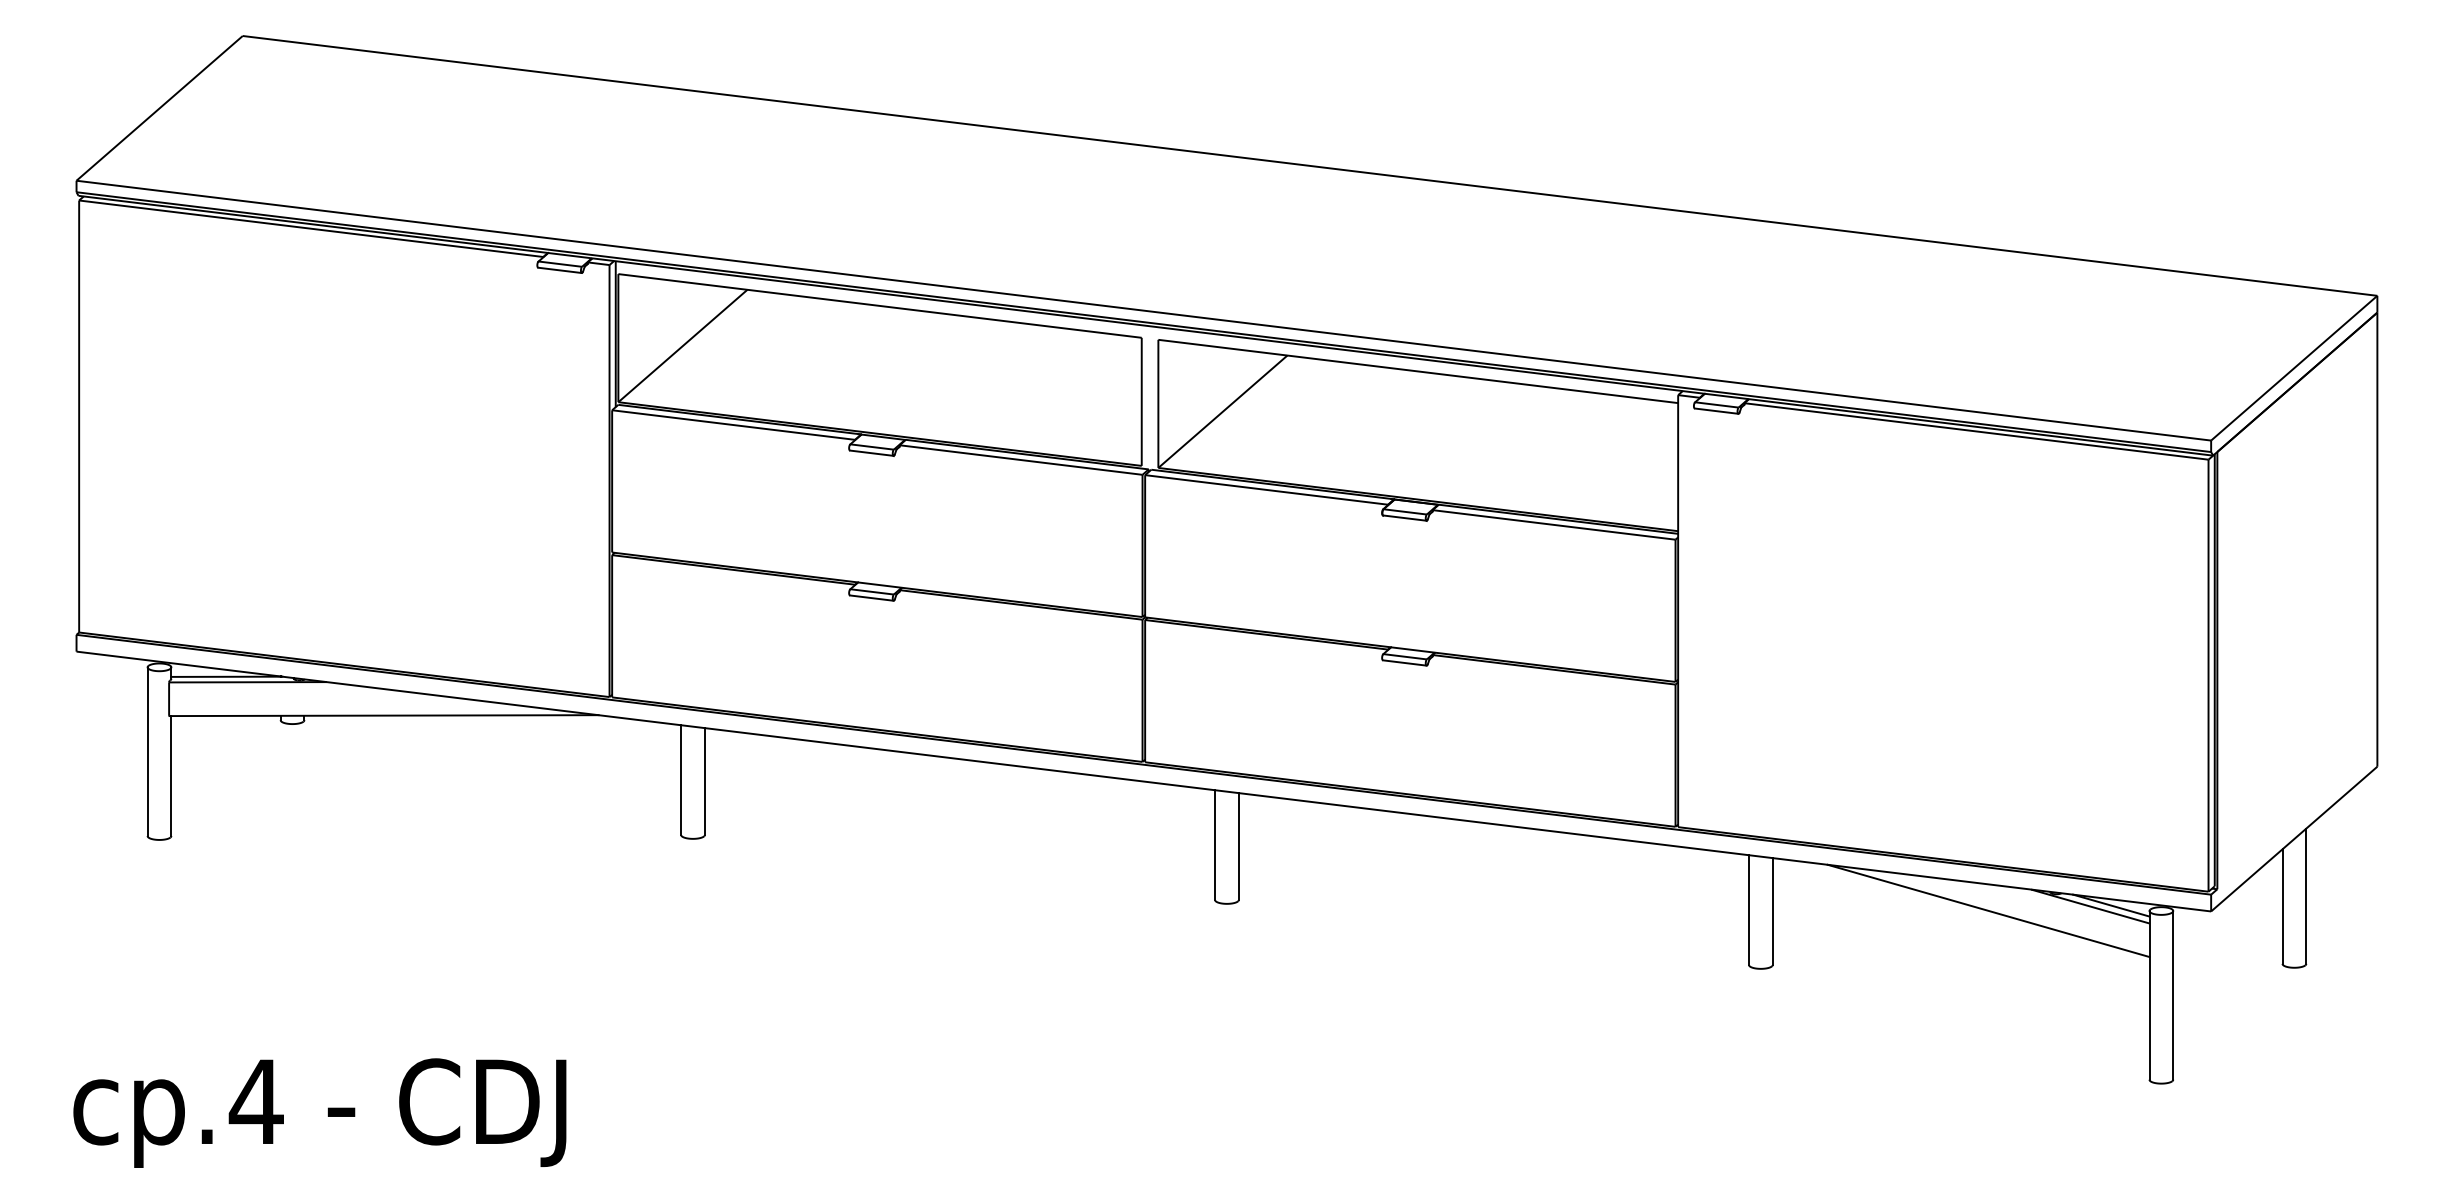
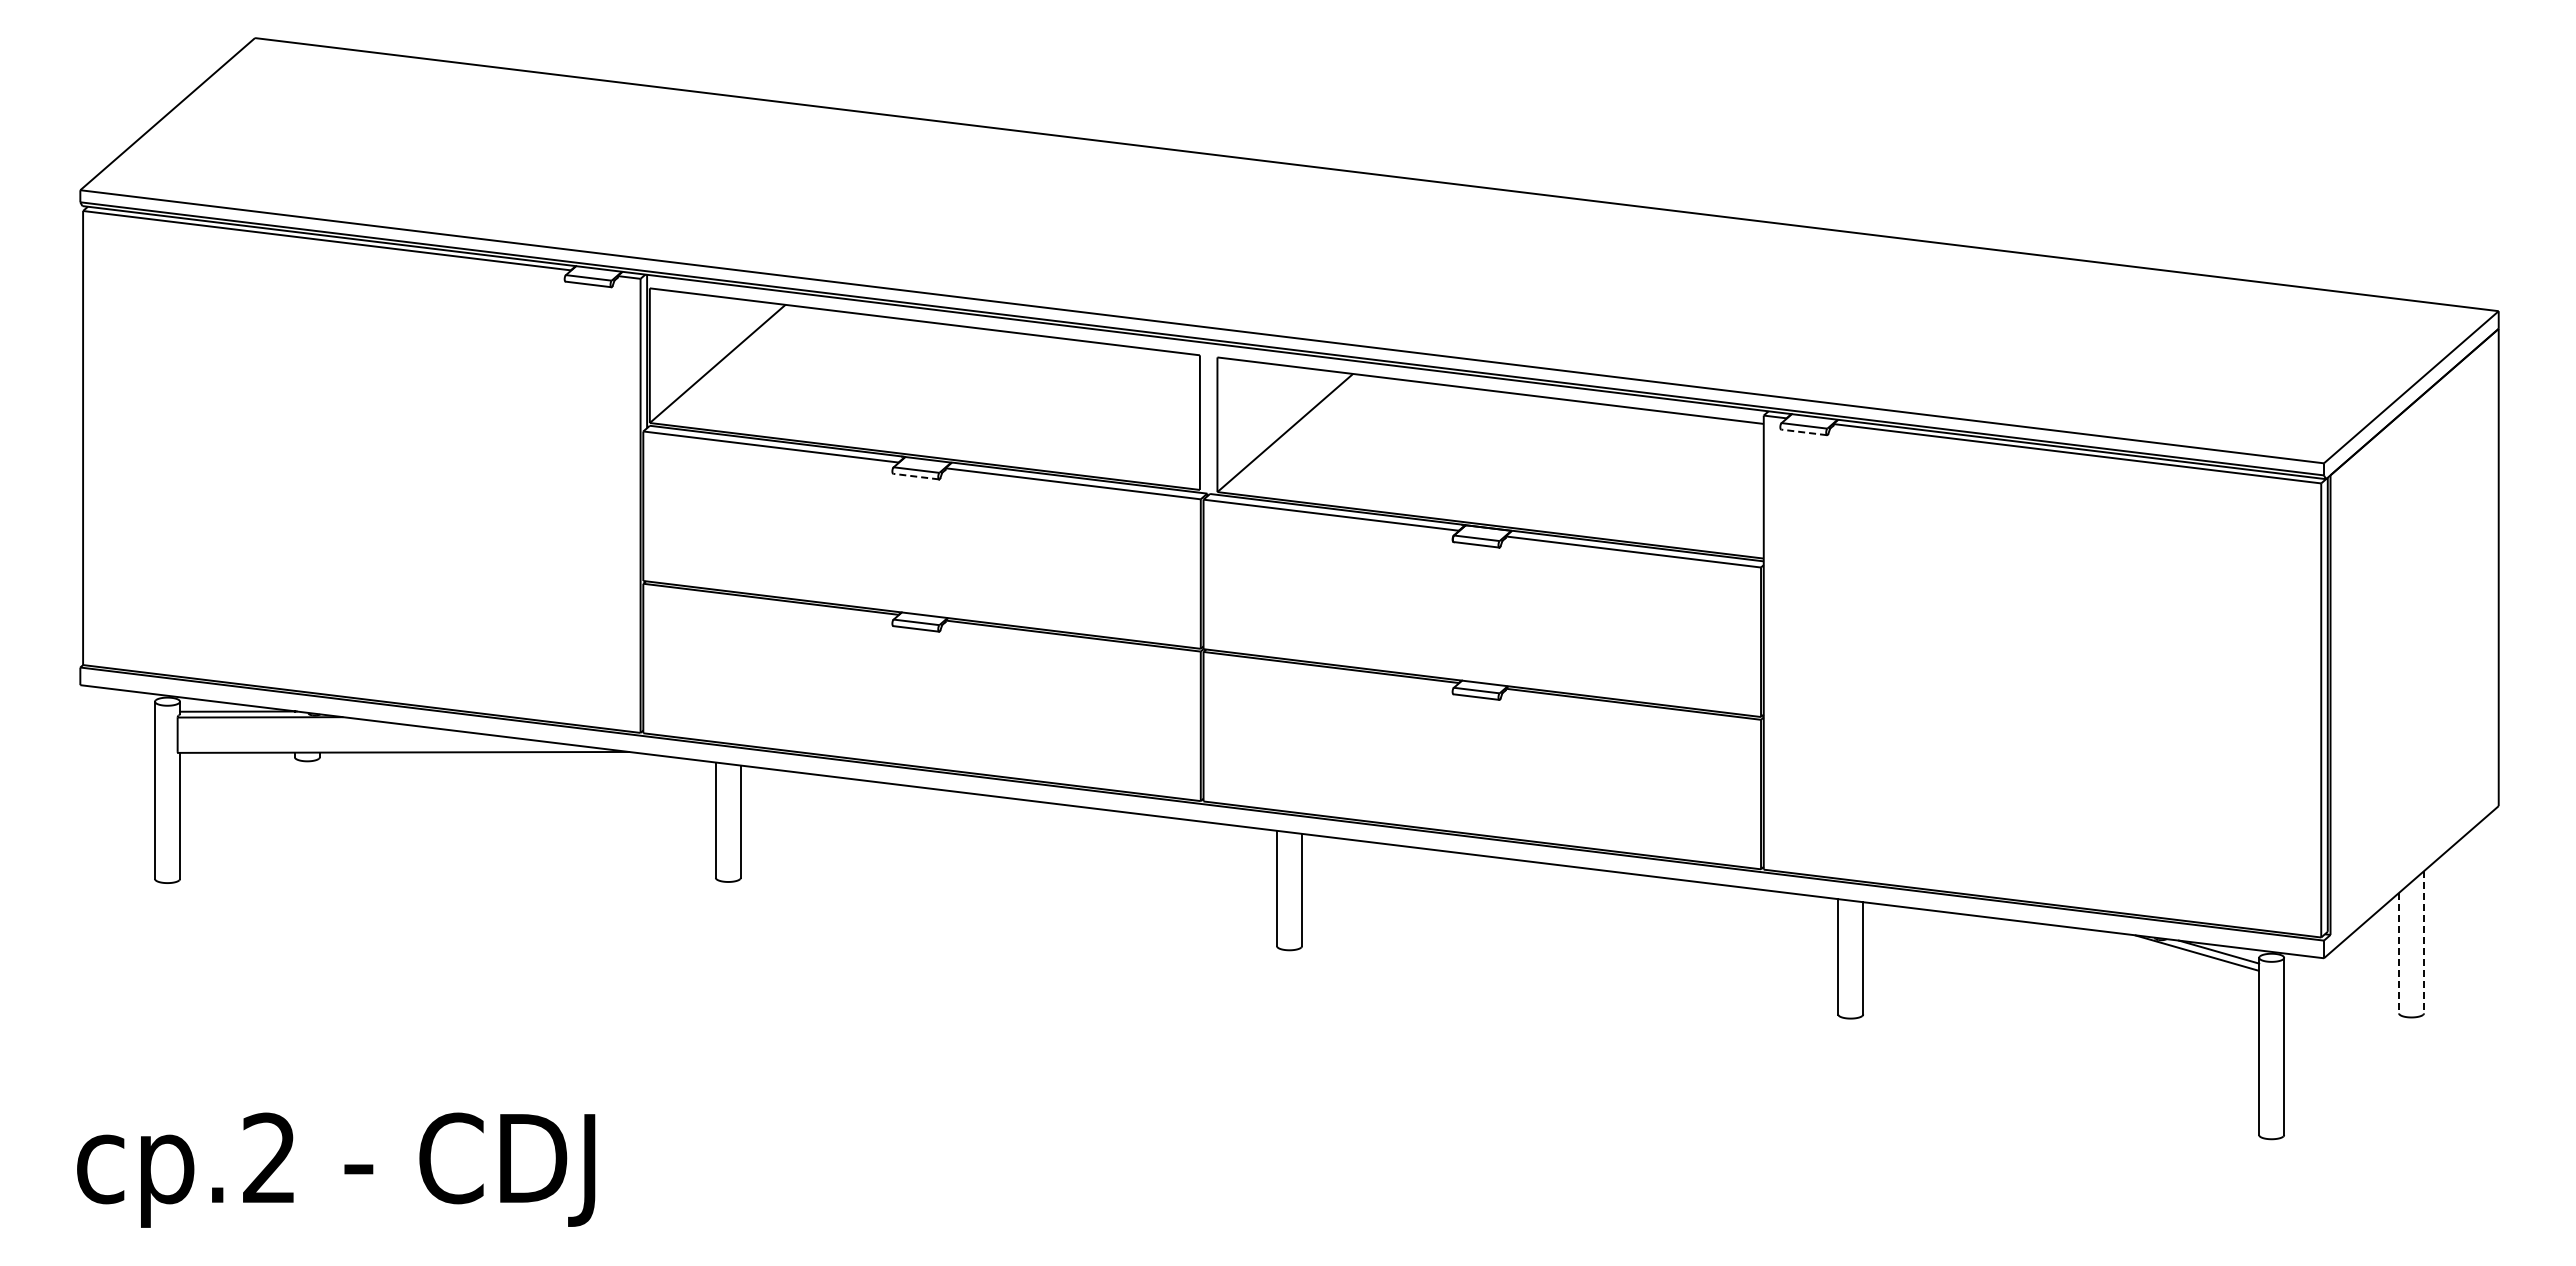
line: (1716, 411) -> (1804, 432), solid -> dashed
line: (872, 453) -> (916, 476), solid -> dashed
line: (2305, 896) -> (2423, 942), solid -> dashed
line: (2282, 906) -> (2399, 953), solid -> dashed
line: (1988, 910) -> (2089, 957), removed
text: (256, 1101) -> (269, 1157), cp.4 -> cp.2

